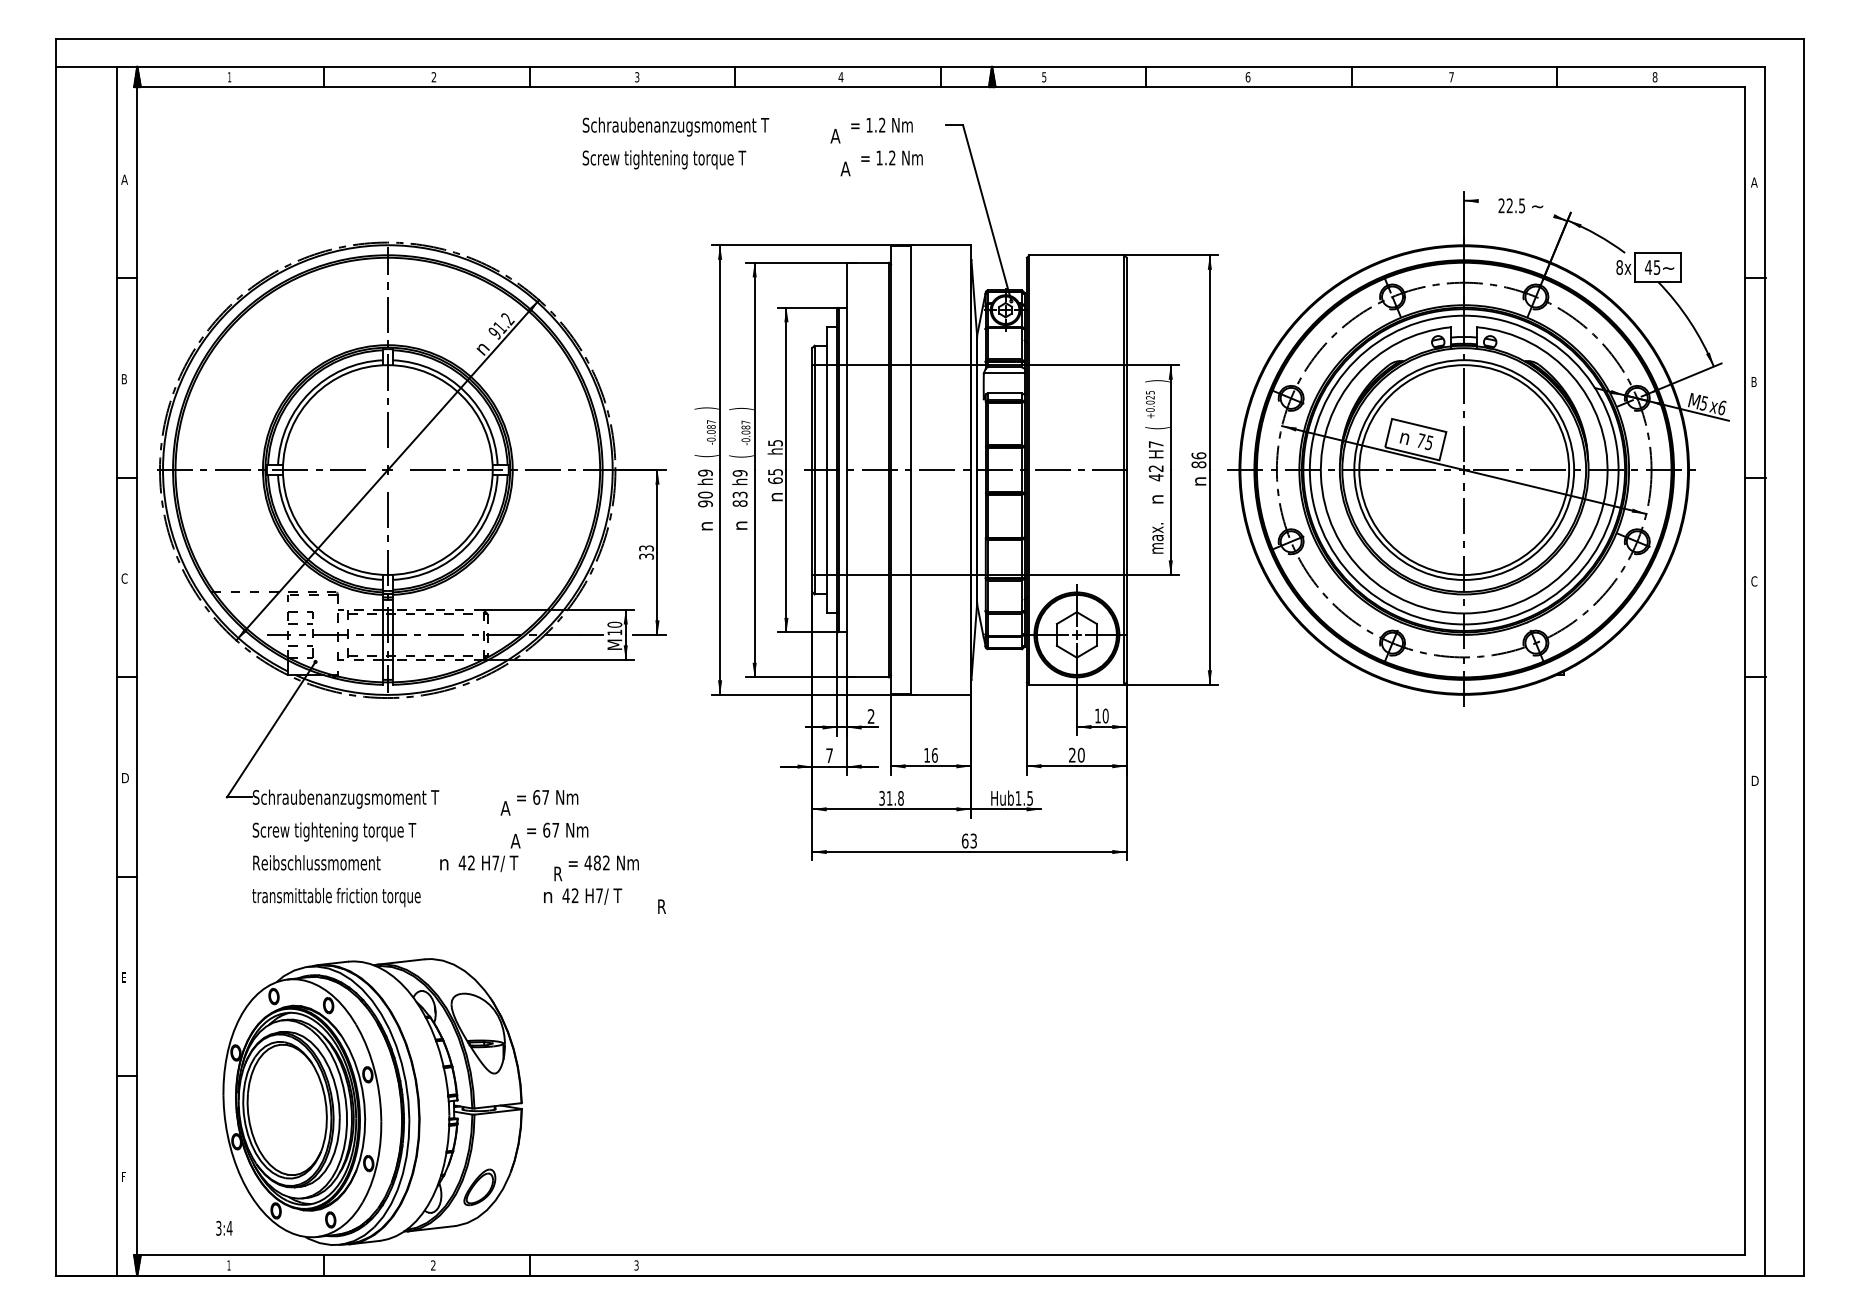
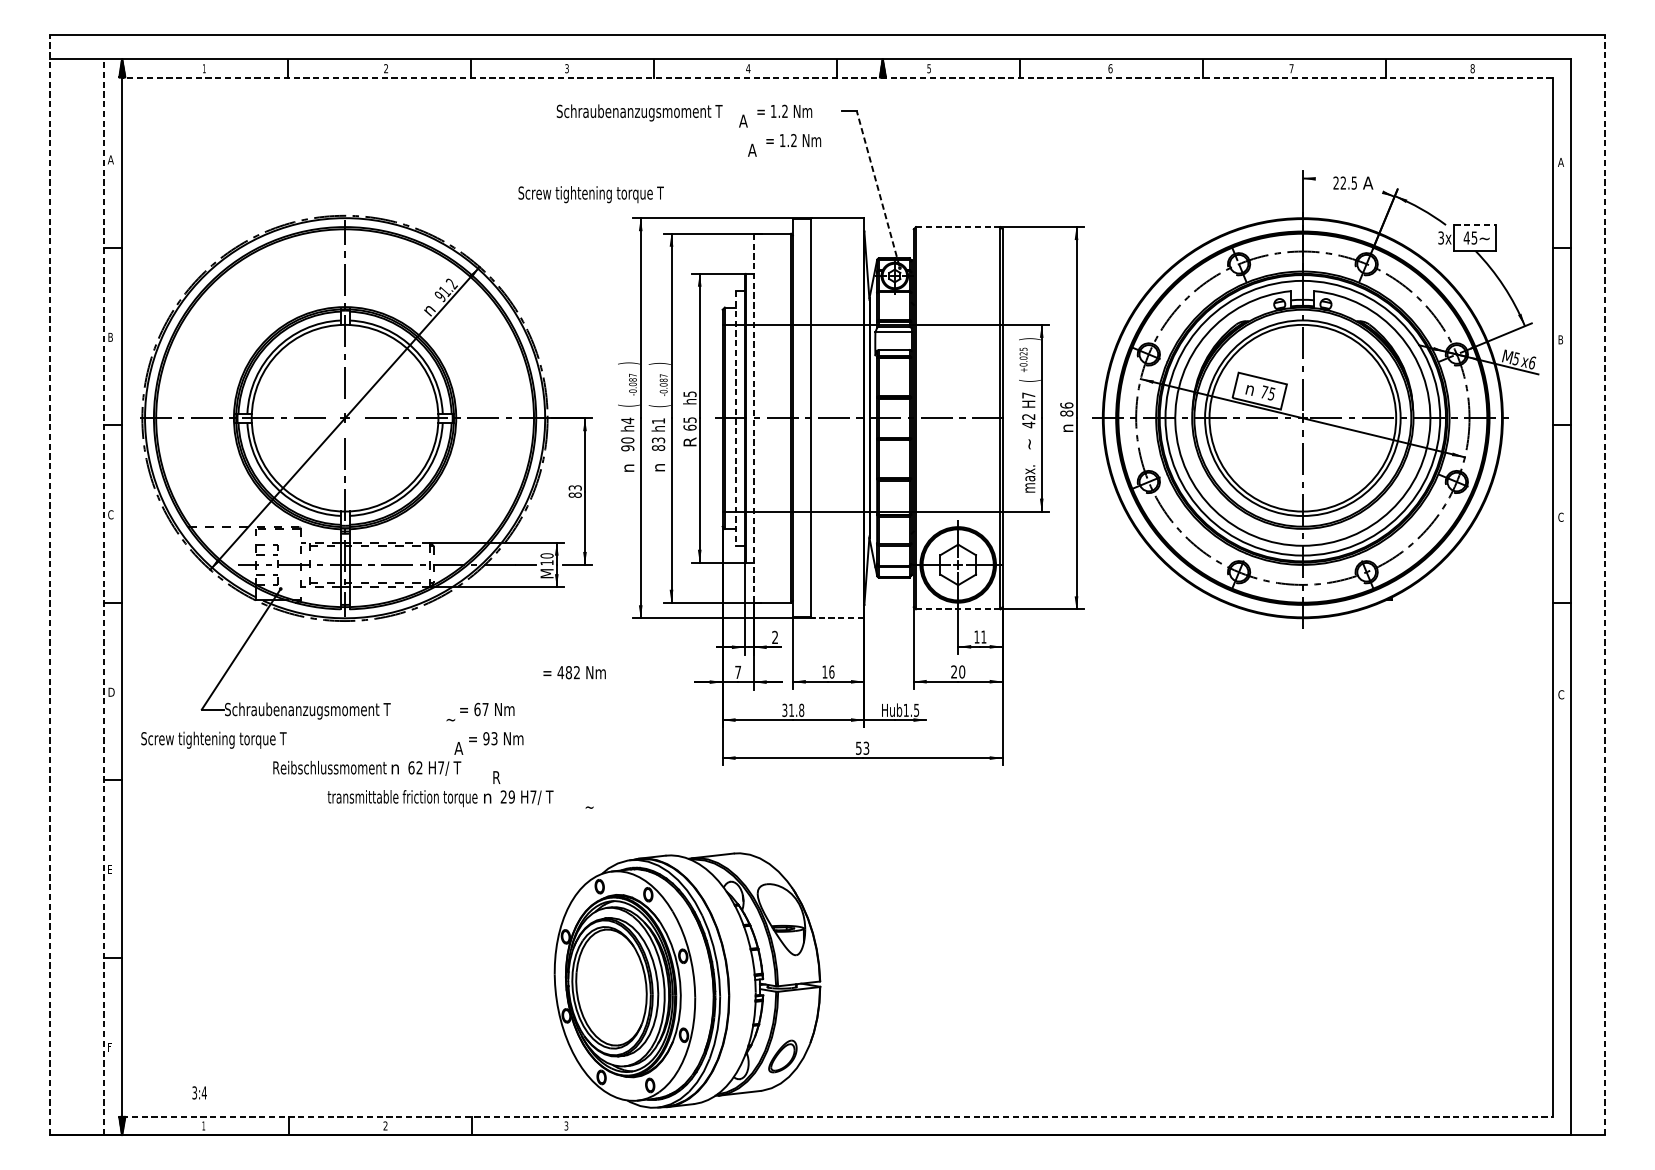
line: (941, 87) -> (837, 77), solid -> dashed
text: (675, 126) -> (639, 112), moved
text: (664, 159) -> (591, 194), moved
text: (1537, 205) -> (1368, 182), ~ -> A
line: (986, 211) -> (877, 188), solid -> dashed
line: (1658, 252) -> (1475, 224), solid -> dashed
line: (1077, 255) -> (958, 227), solid -> dashed
text: (1619, 267) -> (1441, 237), 8x -> 3x
line: (827, 470) -> (736, 418), solid -> dashed
line: (847, 470) -> (754, 418), solid -> dashed
text: (705, 472) -> (627, 420), h9 -> h4
text: (739, 473) -> (657, 421), h9 -> h1
text: (775, 496) -> (690, 441), n -> R
text: (1157, 498) -> (1029, 443), n -> ~
text: (646, 556) -> (575, 495), 33 -> 83
line: (55, 657) -> (49, 585), solid -> dashed
line: (1804, 657) -> (1605, 585), solid -> dashed
line: (116, 670) -> (103, 596), solid -> dashed
line: (1077, 684) -> (958, 609), solid -> dashed
line: (941, 694) -> (837, 617), solid -> dashed
text: (1105, 715) -> (983, 636), 10 -> 11
text: (1754, 780) -> (1561, 694), D -> C
text: (505, 808) -> (449, 719), A -> ~
text: (551, 829) -> (490, 738), 67 -> 93
text: (334, 831) -> (213, 739), moved
text: (964, 840) -> (858, 747), 63 -> 53
text: (316, 862) -> (329, 767), moved
text: (462, 862) -> (411, 767), 42 -> 62
text: (603, 862) -> (574, 672), moved
text: (570, 895) -> (507, 796), 42 -> 29
text: (336, 897) -> (402, 798), moved
text: (662, 906) -> (589, 806), R -> ~
part: (372, 1101) -> (687, 980), moved
line: (941, 1255) -> (837, 1117), solid -> dashed

